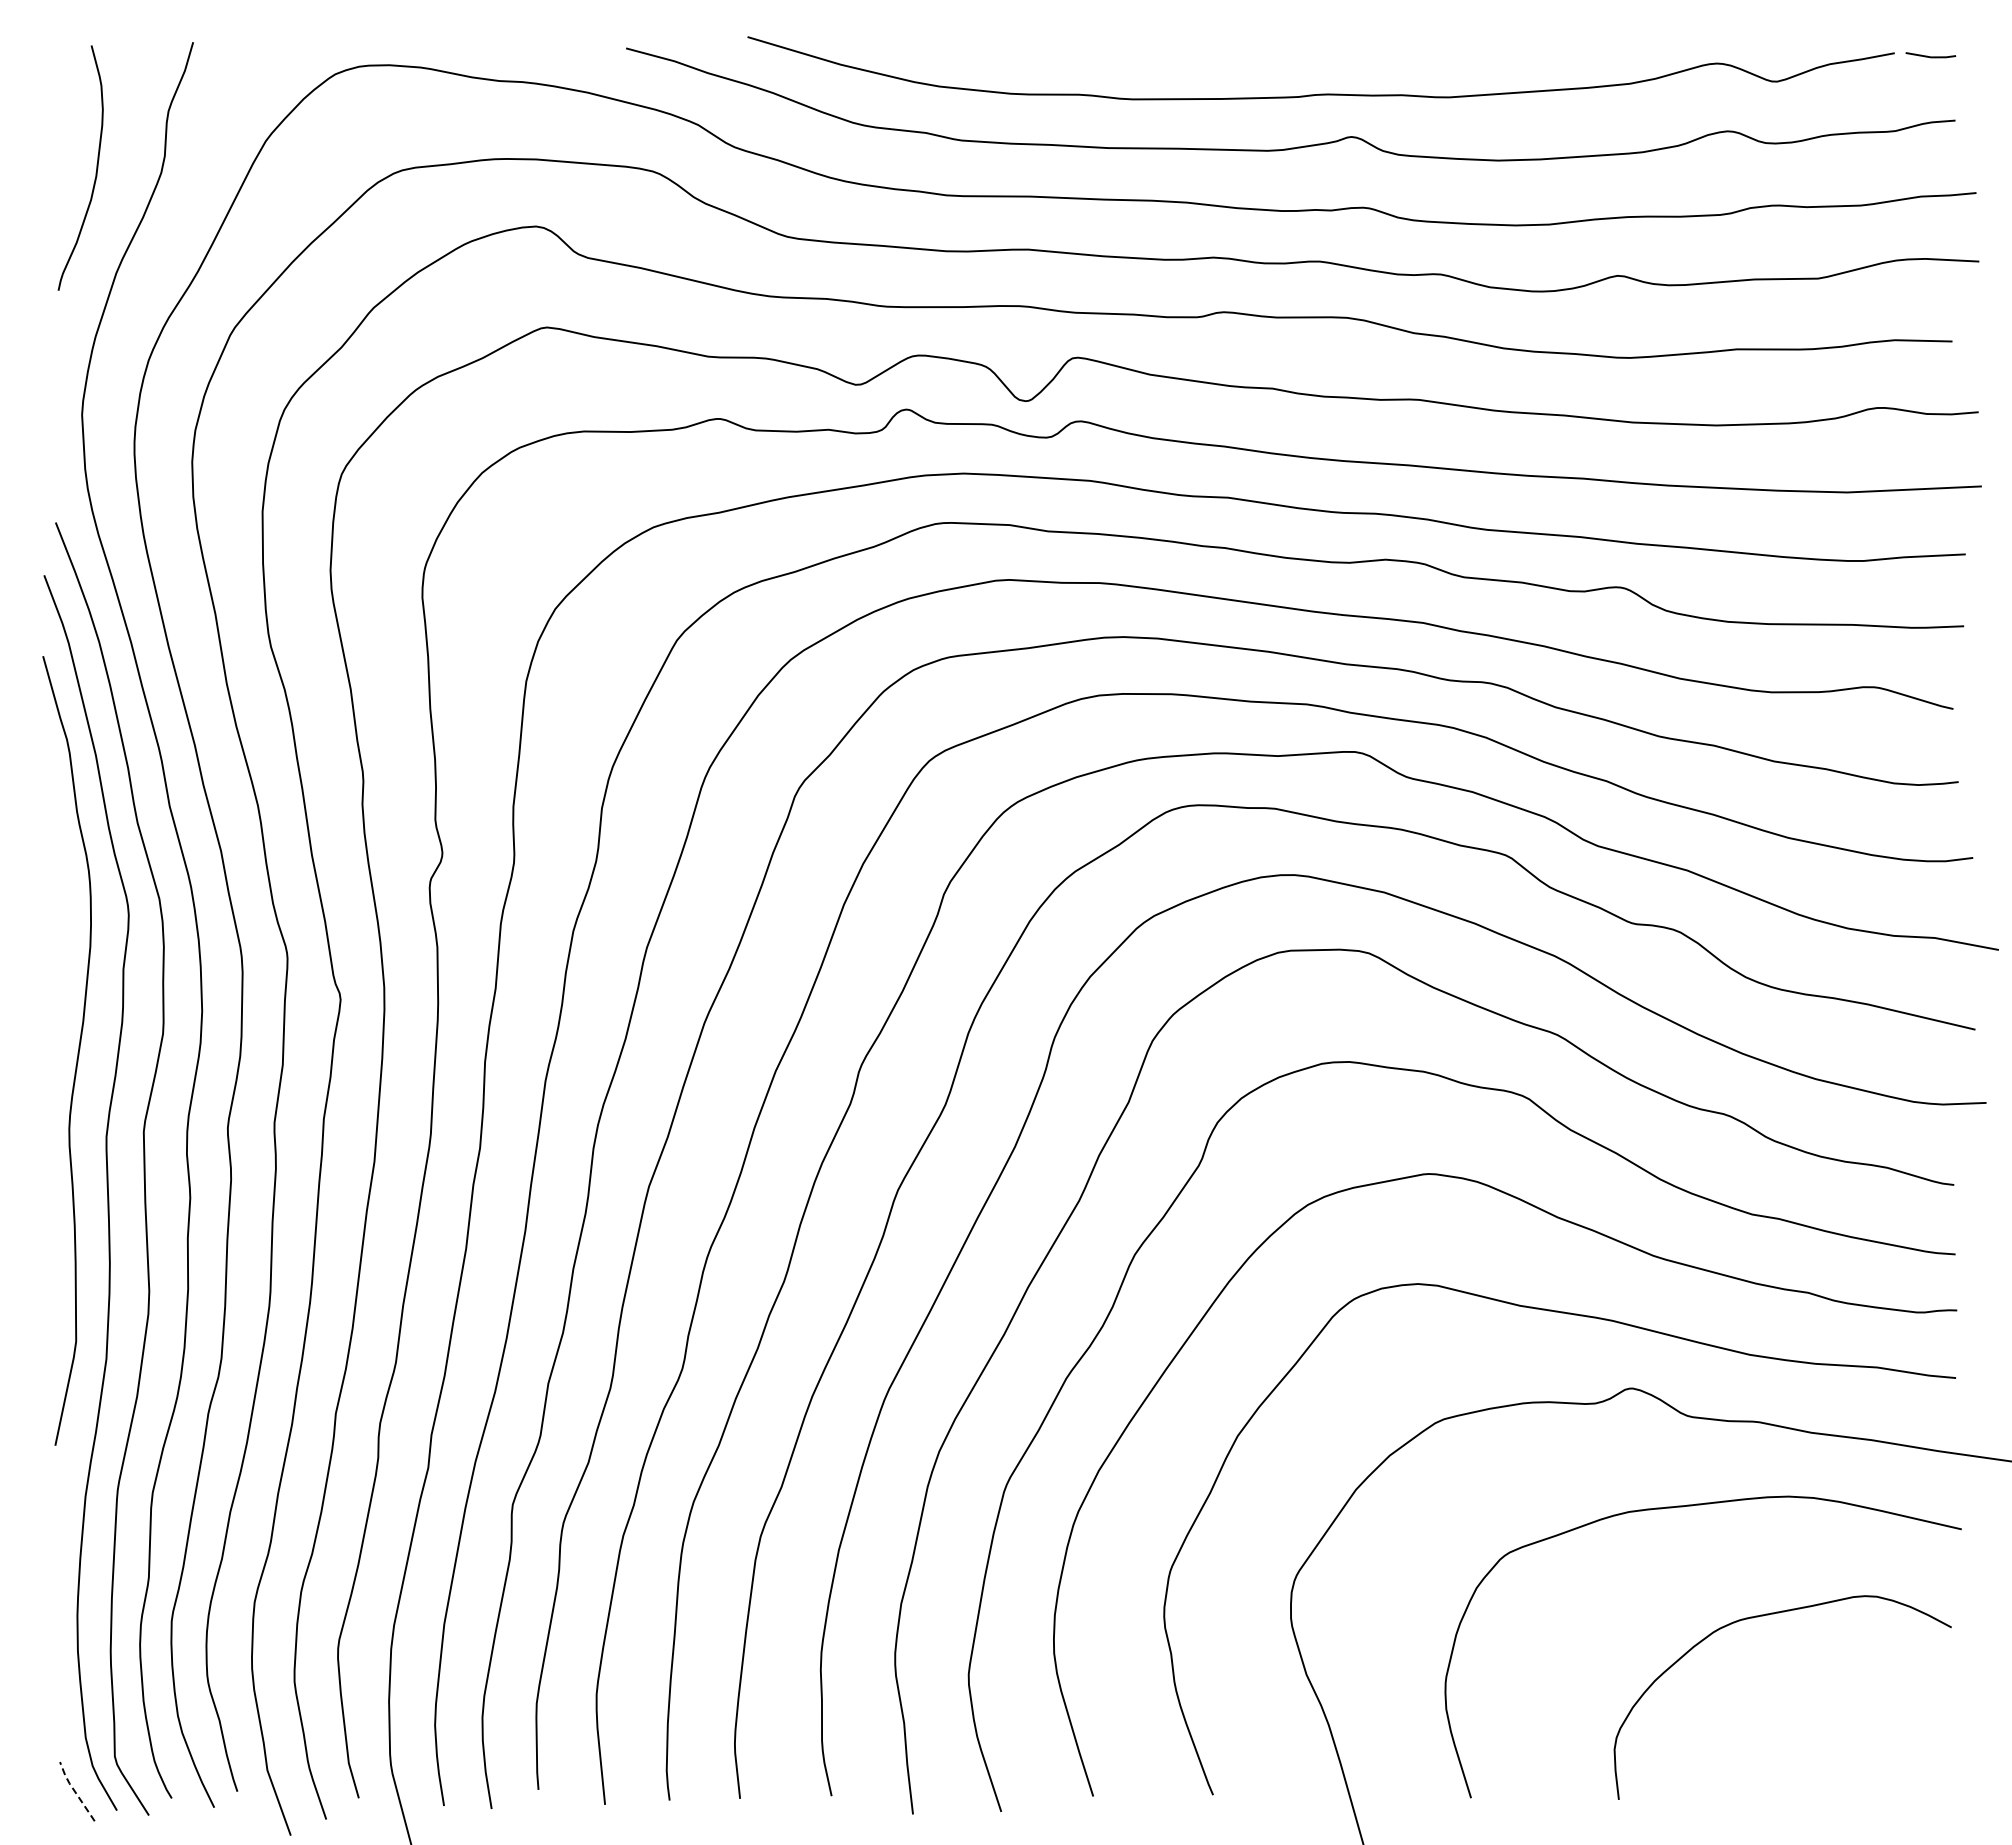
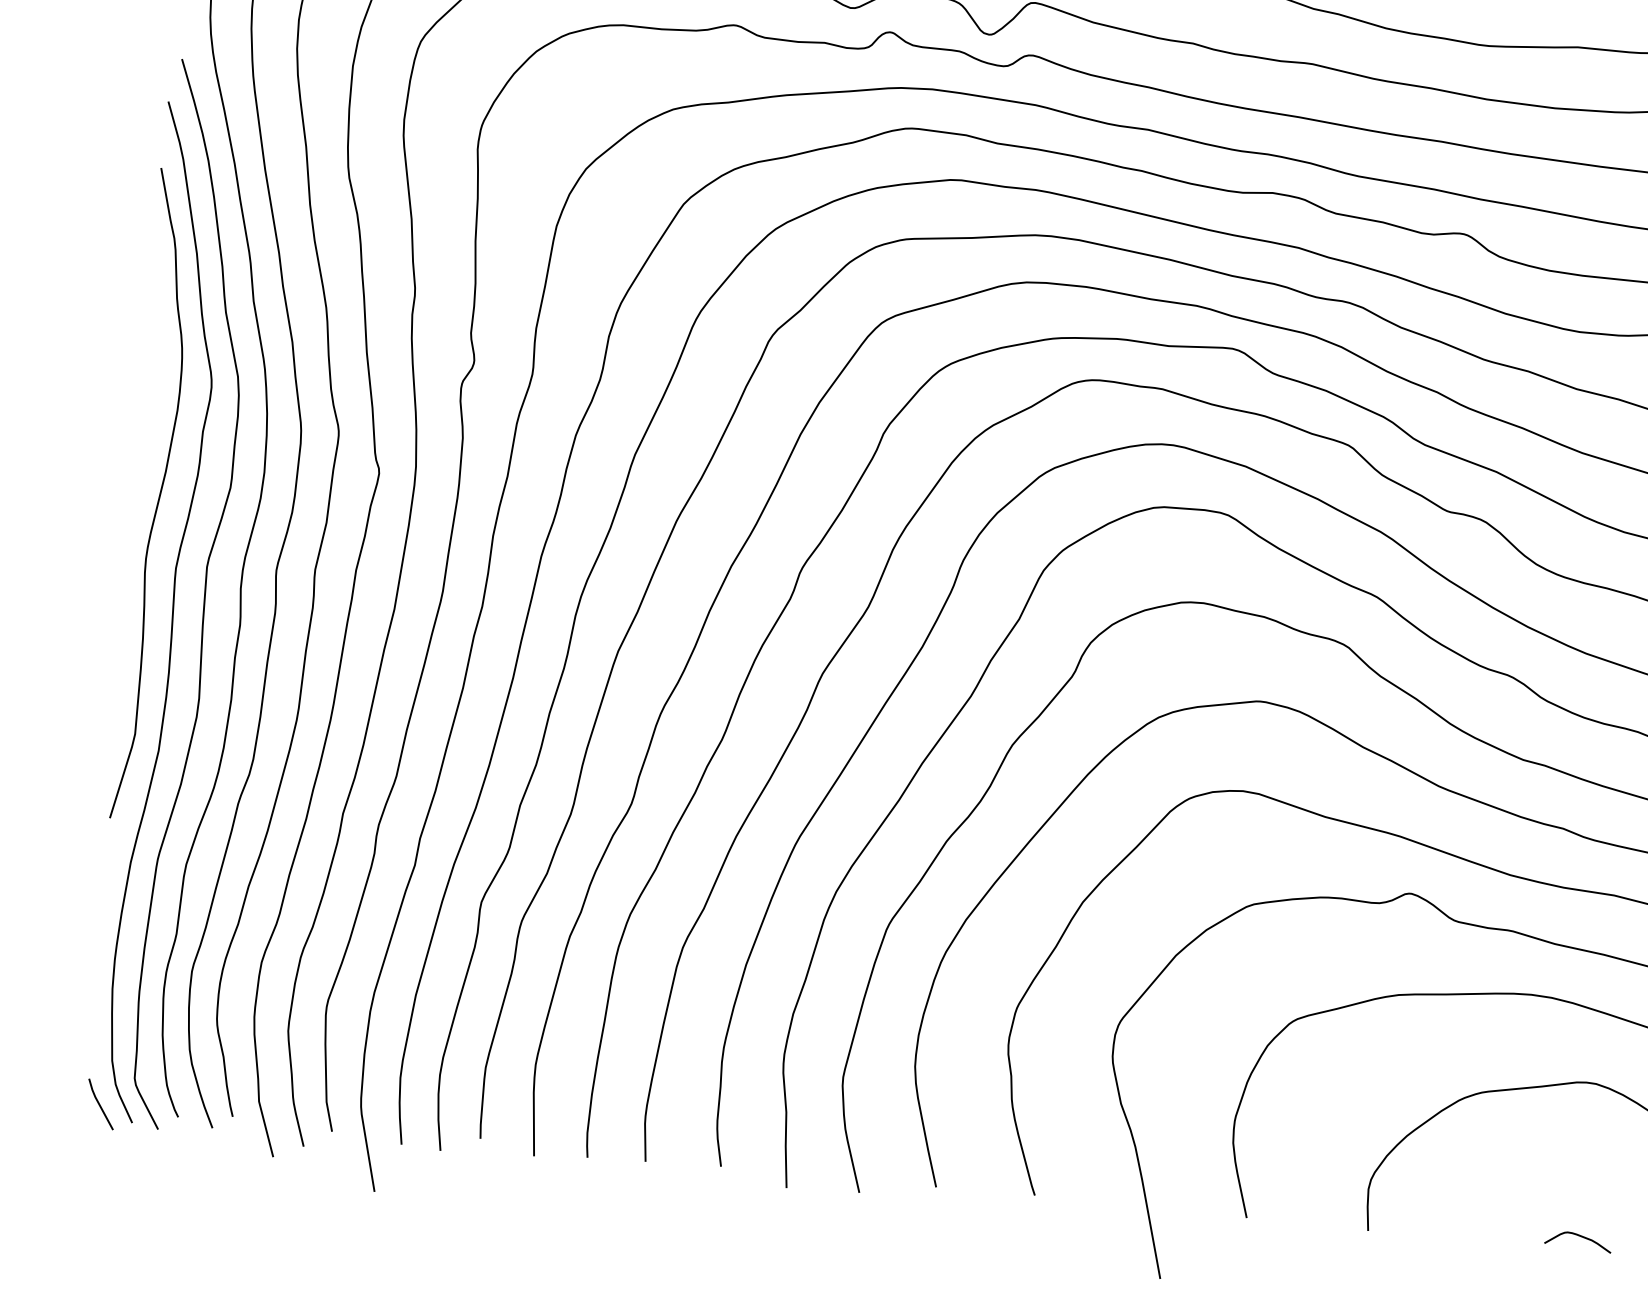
curve: (1873, 1782) -> (1578, 1236), added
line: (74, 1791) -> (98, 1104), dashed -> solid

